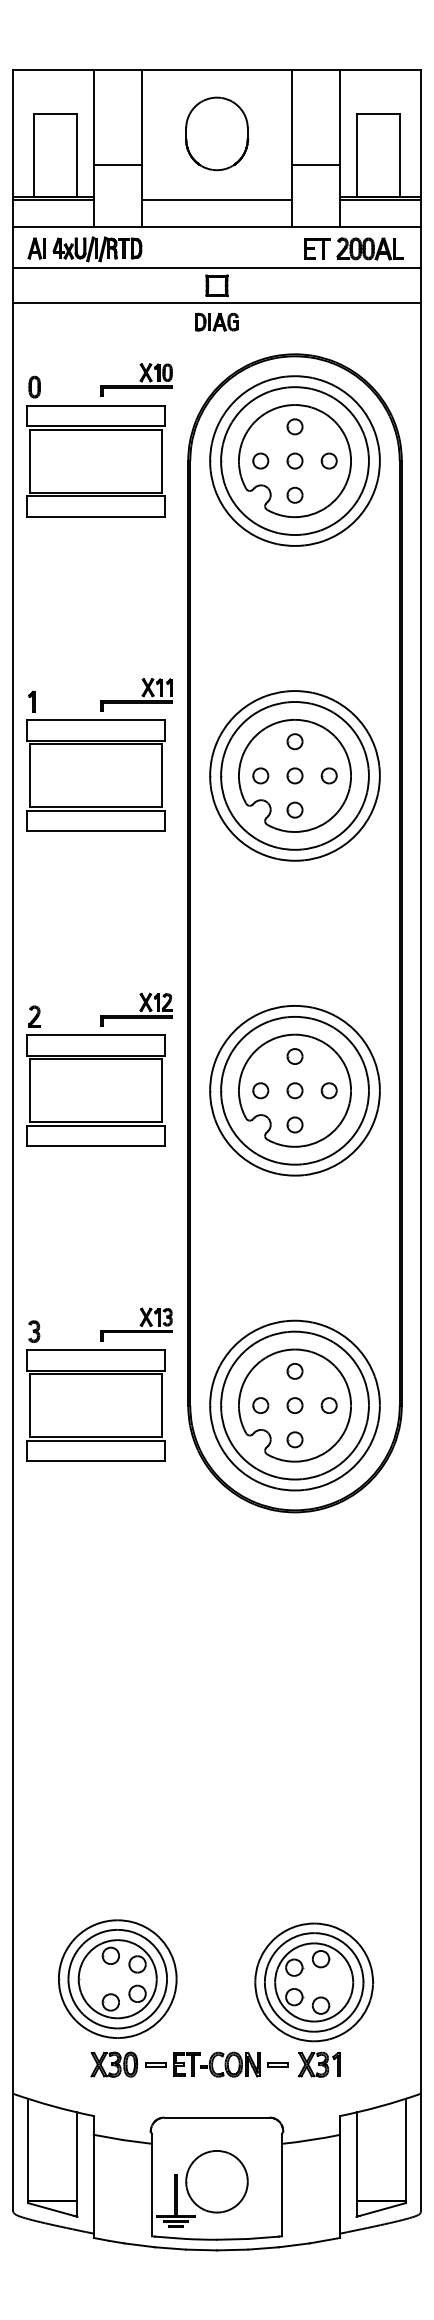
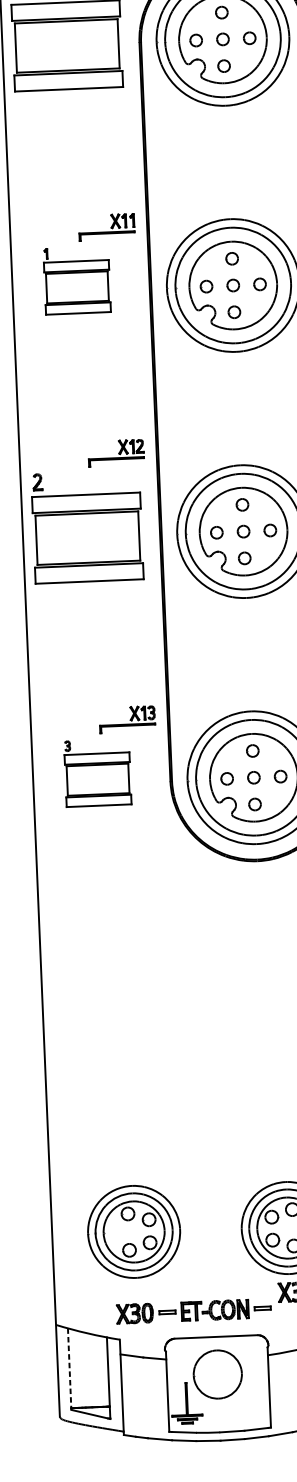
part: (95, 760) -> (76, 280), size x0.6
part: (136, 1009) -> (116, 452), moved
part: (95, 1390) -> (97, 772), size x0.6
part: (189, 2064) -> (193, 1311), moved
line: (28, 2151) -> (70, 1369), solid -> dashed
part: (216, 2181) -> (217, 1374), moved

